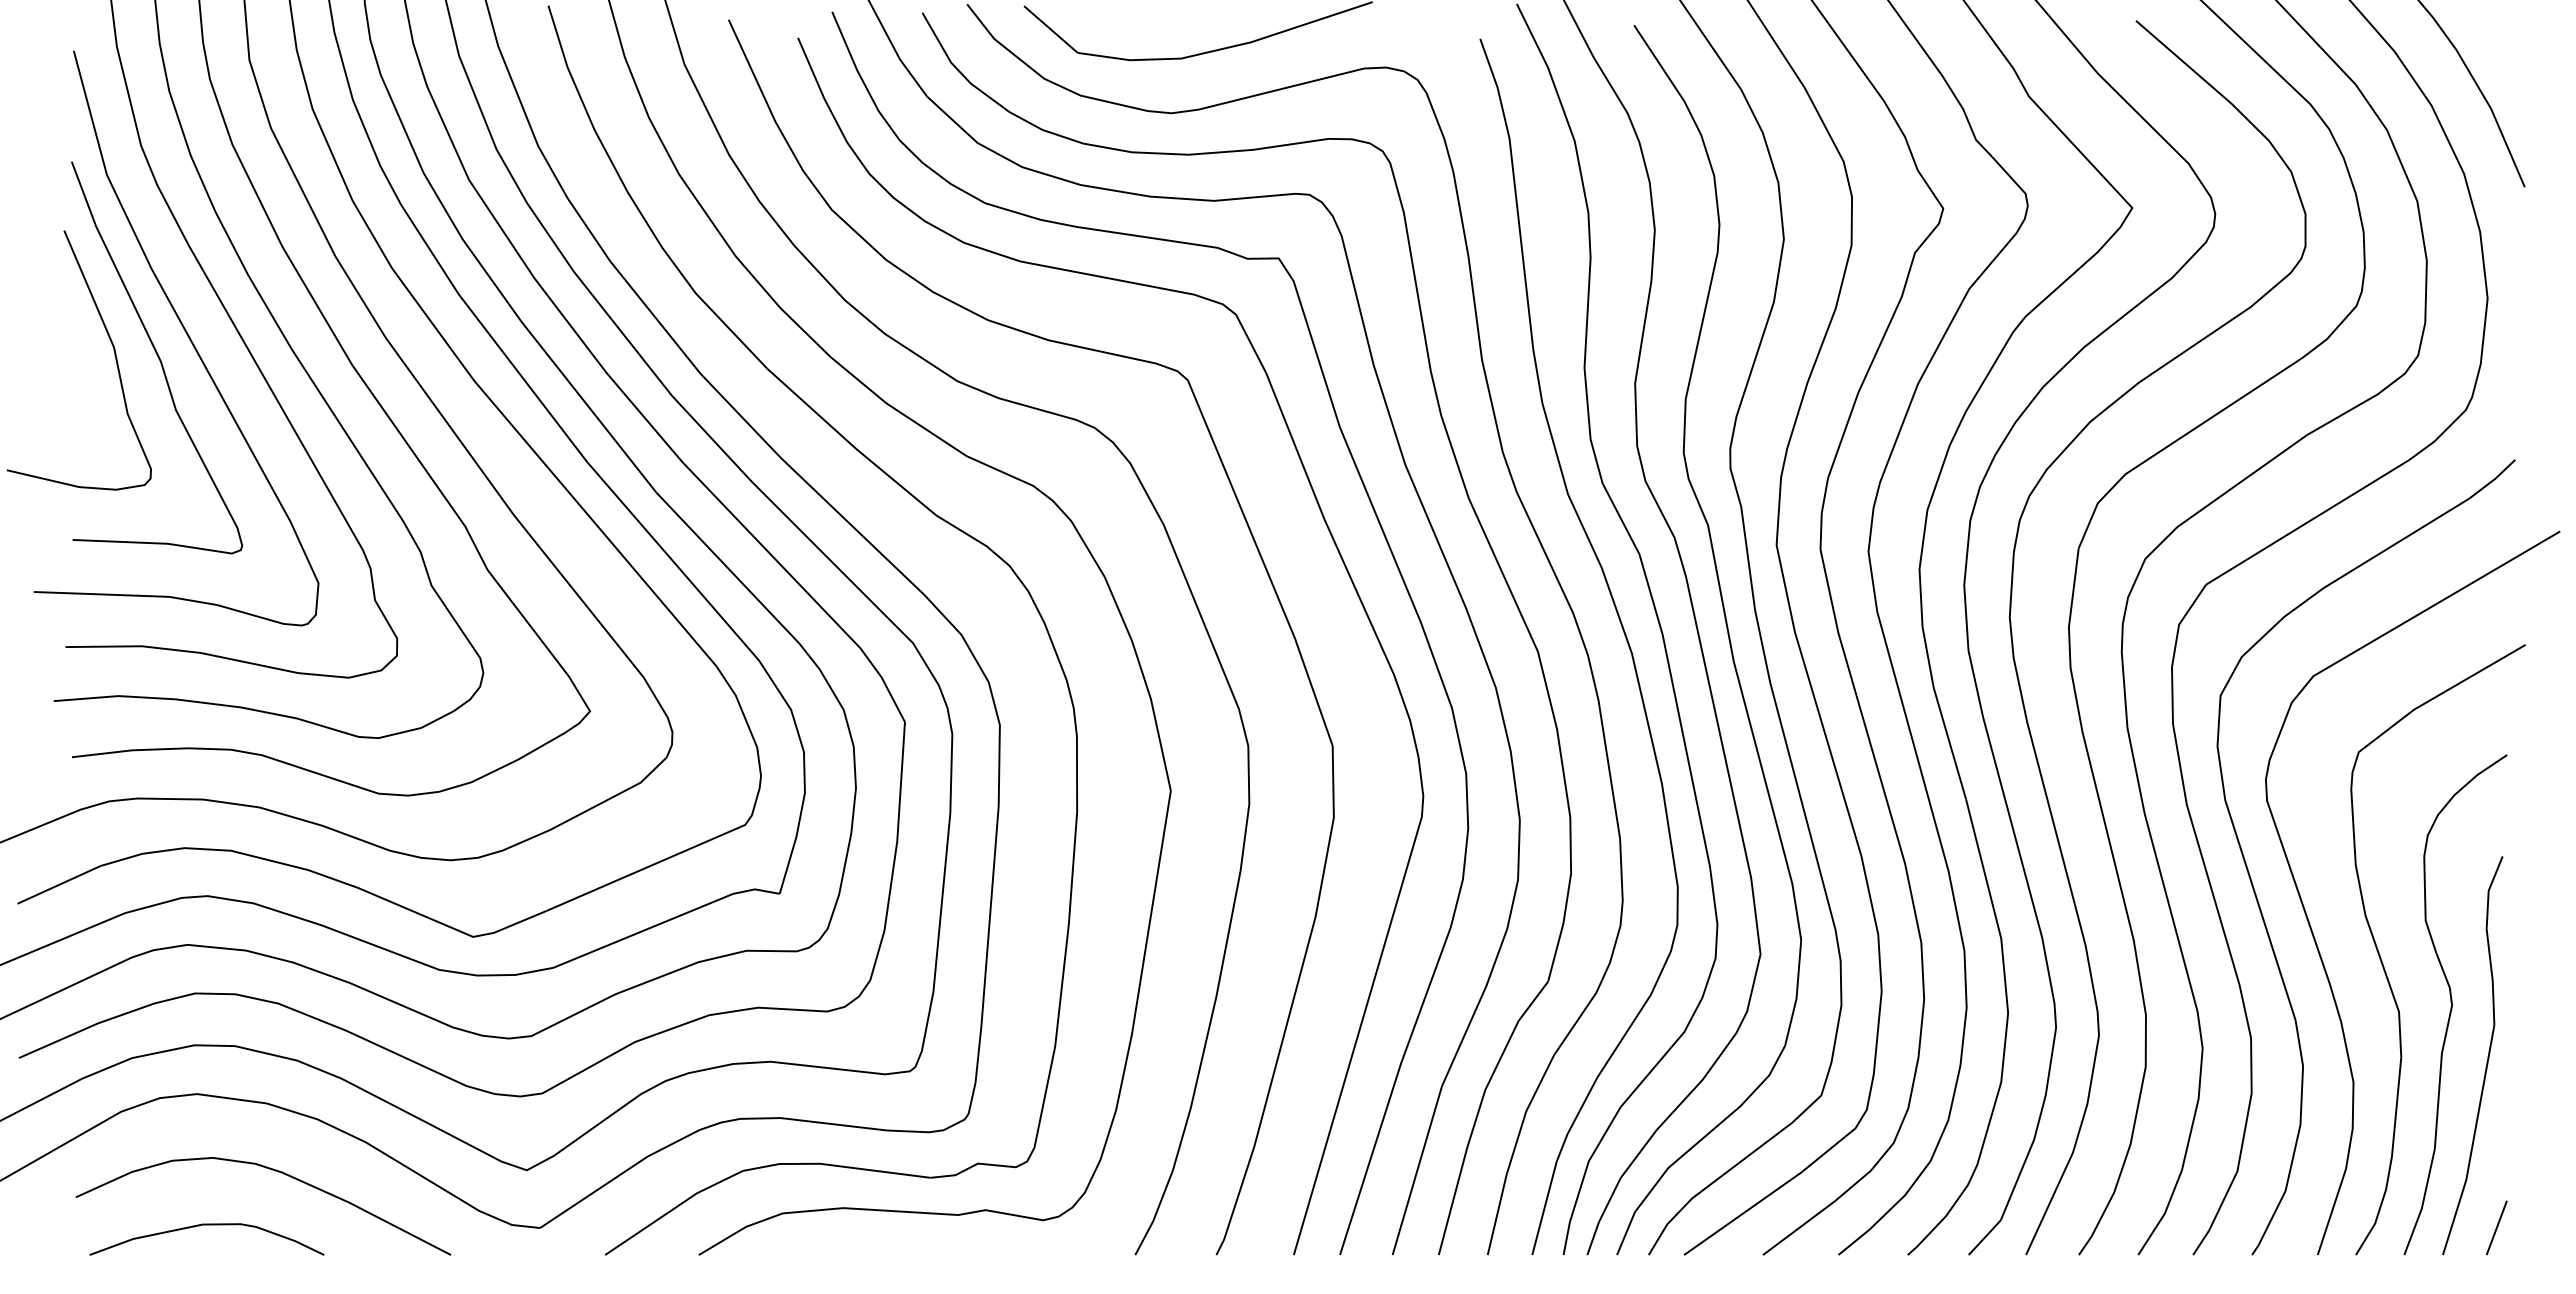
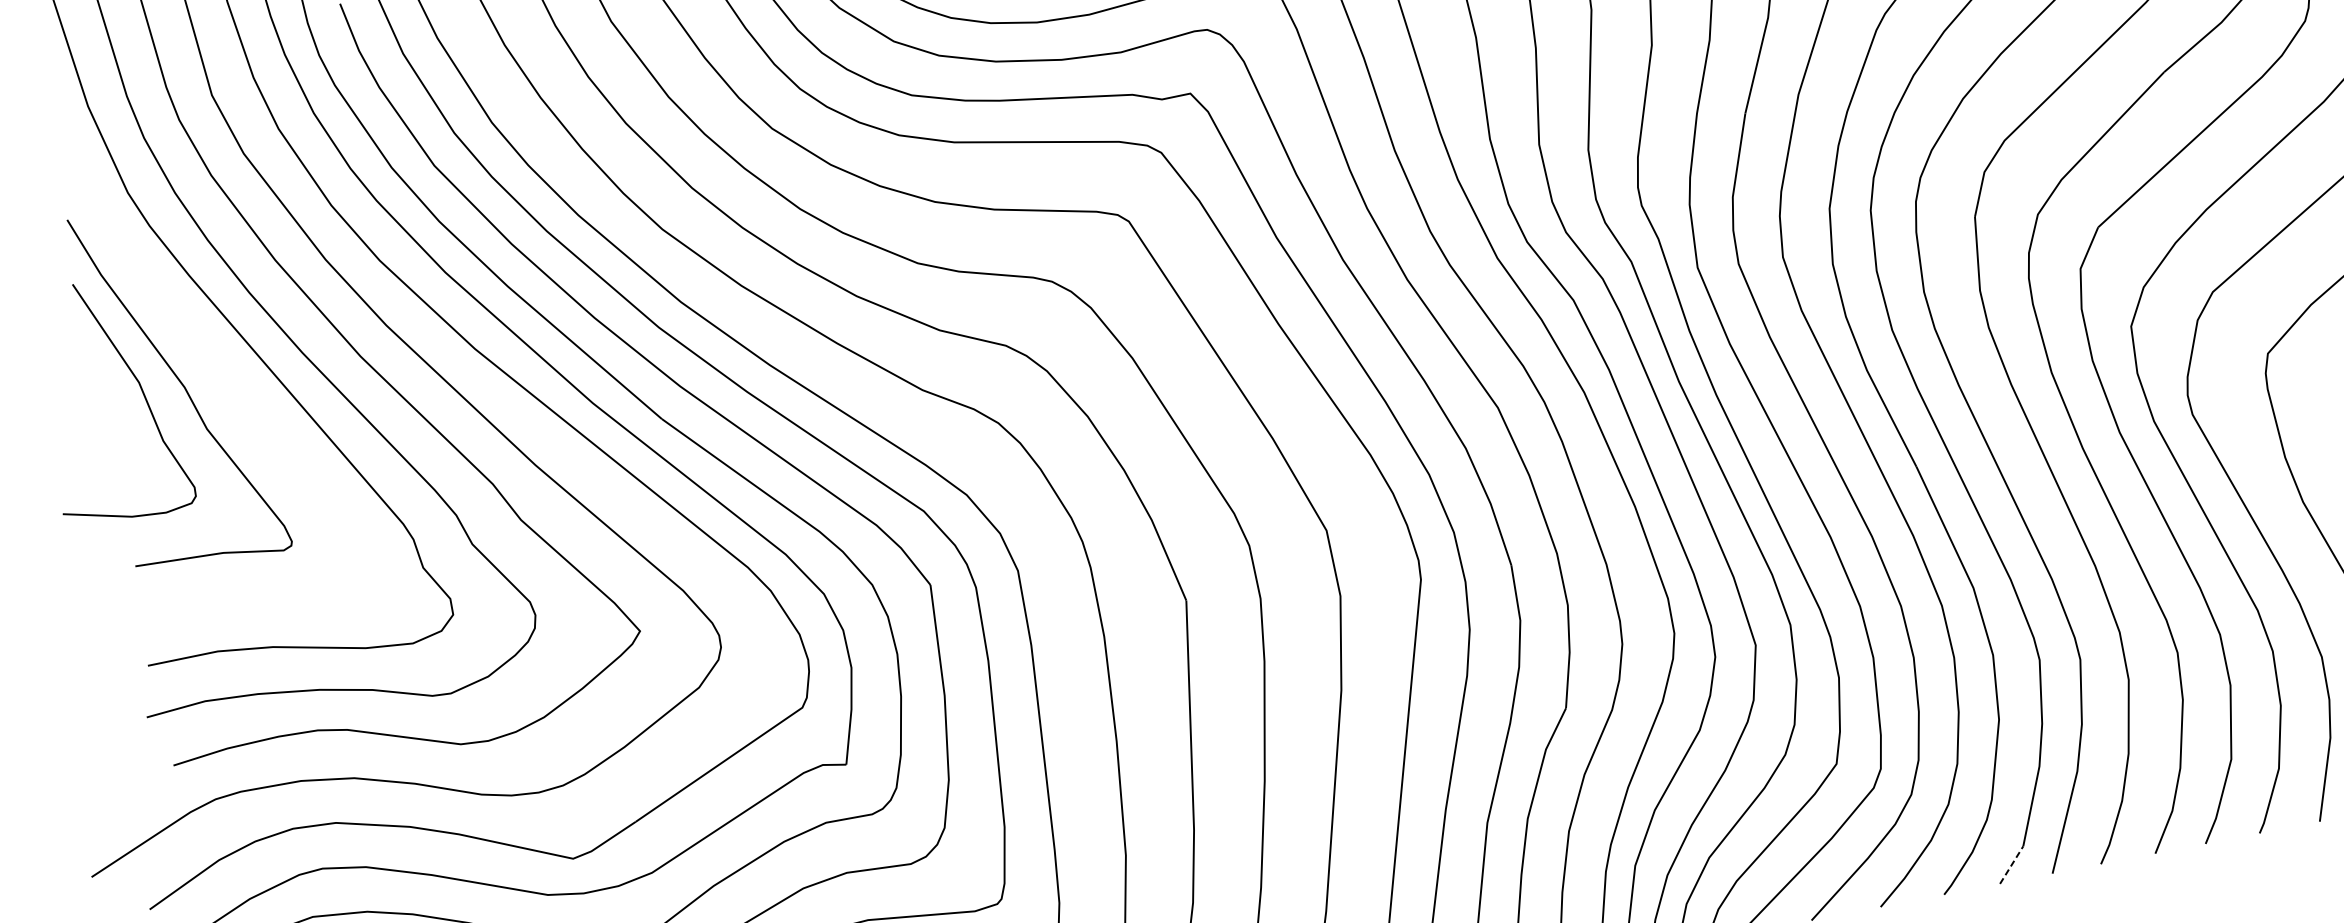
curve: (184, 331) -> (200, 355), removed
line: (1984, 1237) -> (2011, 864), solid -> dashed

